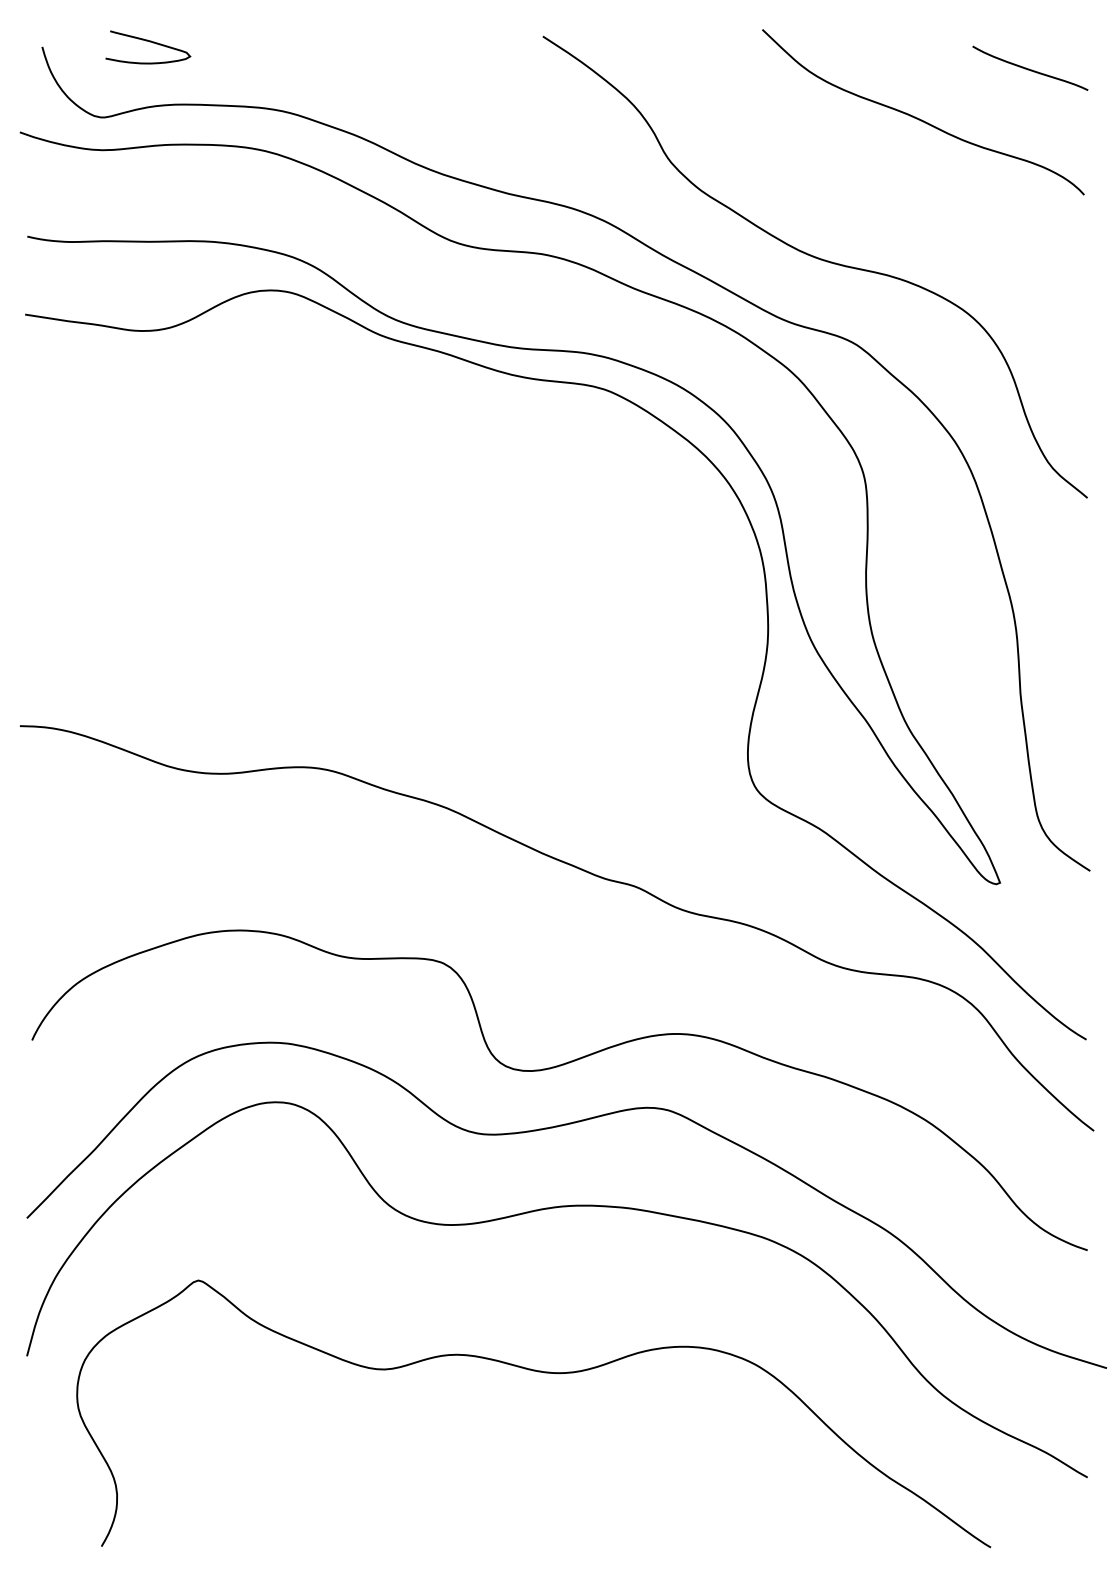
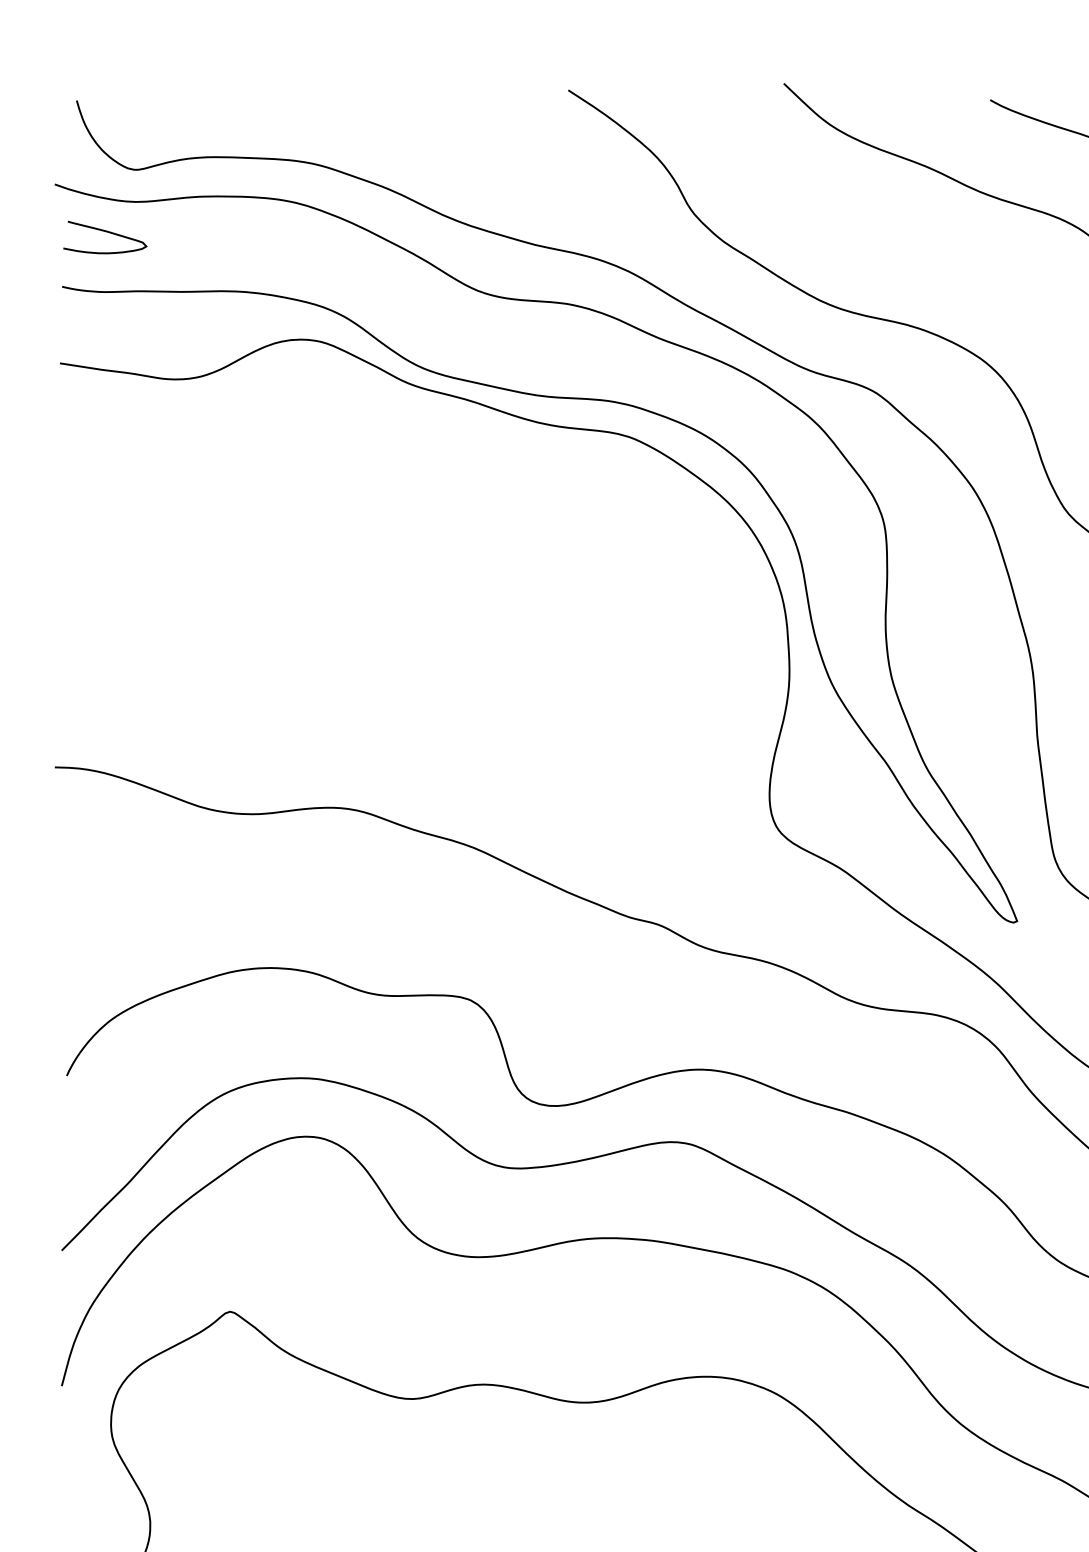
curve: (149, 42) -> (106, 232), moved

